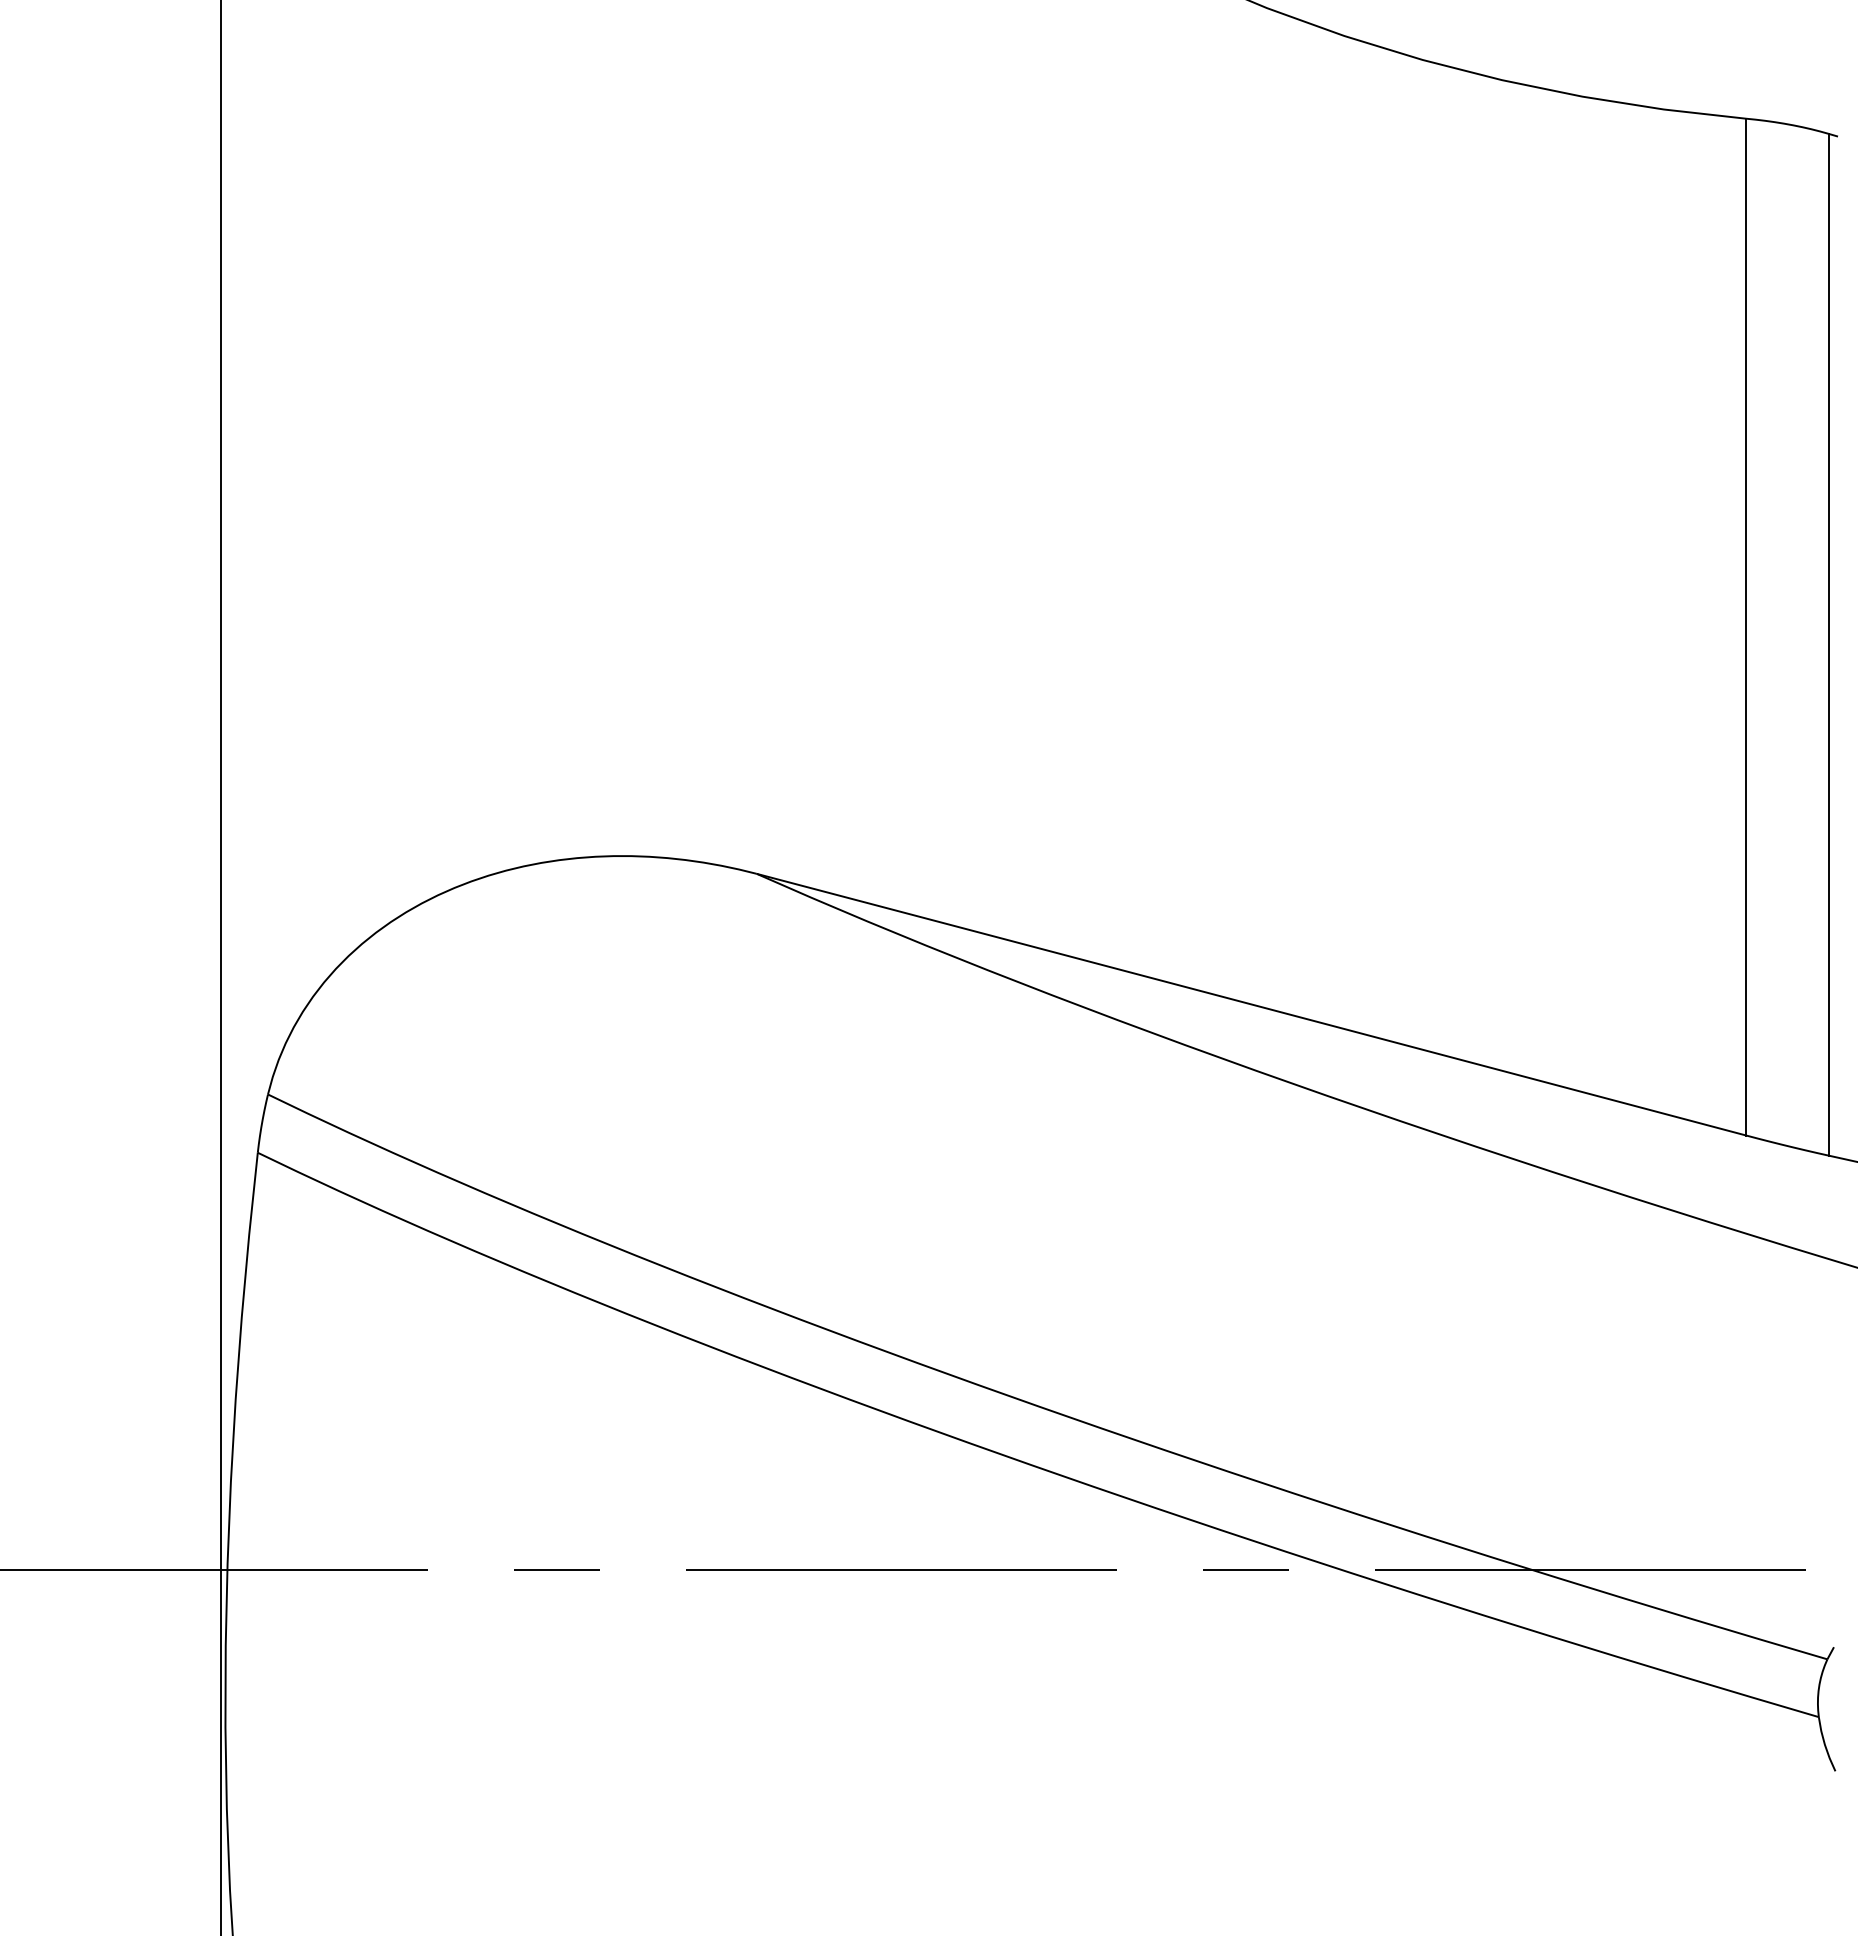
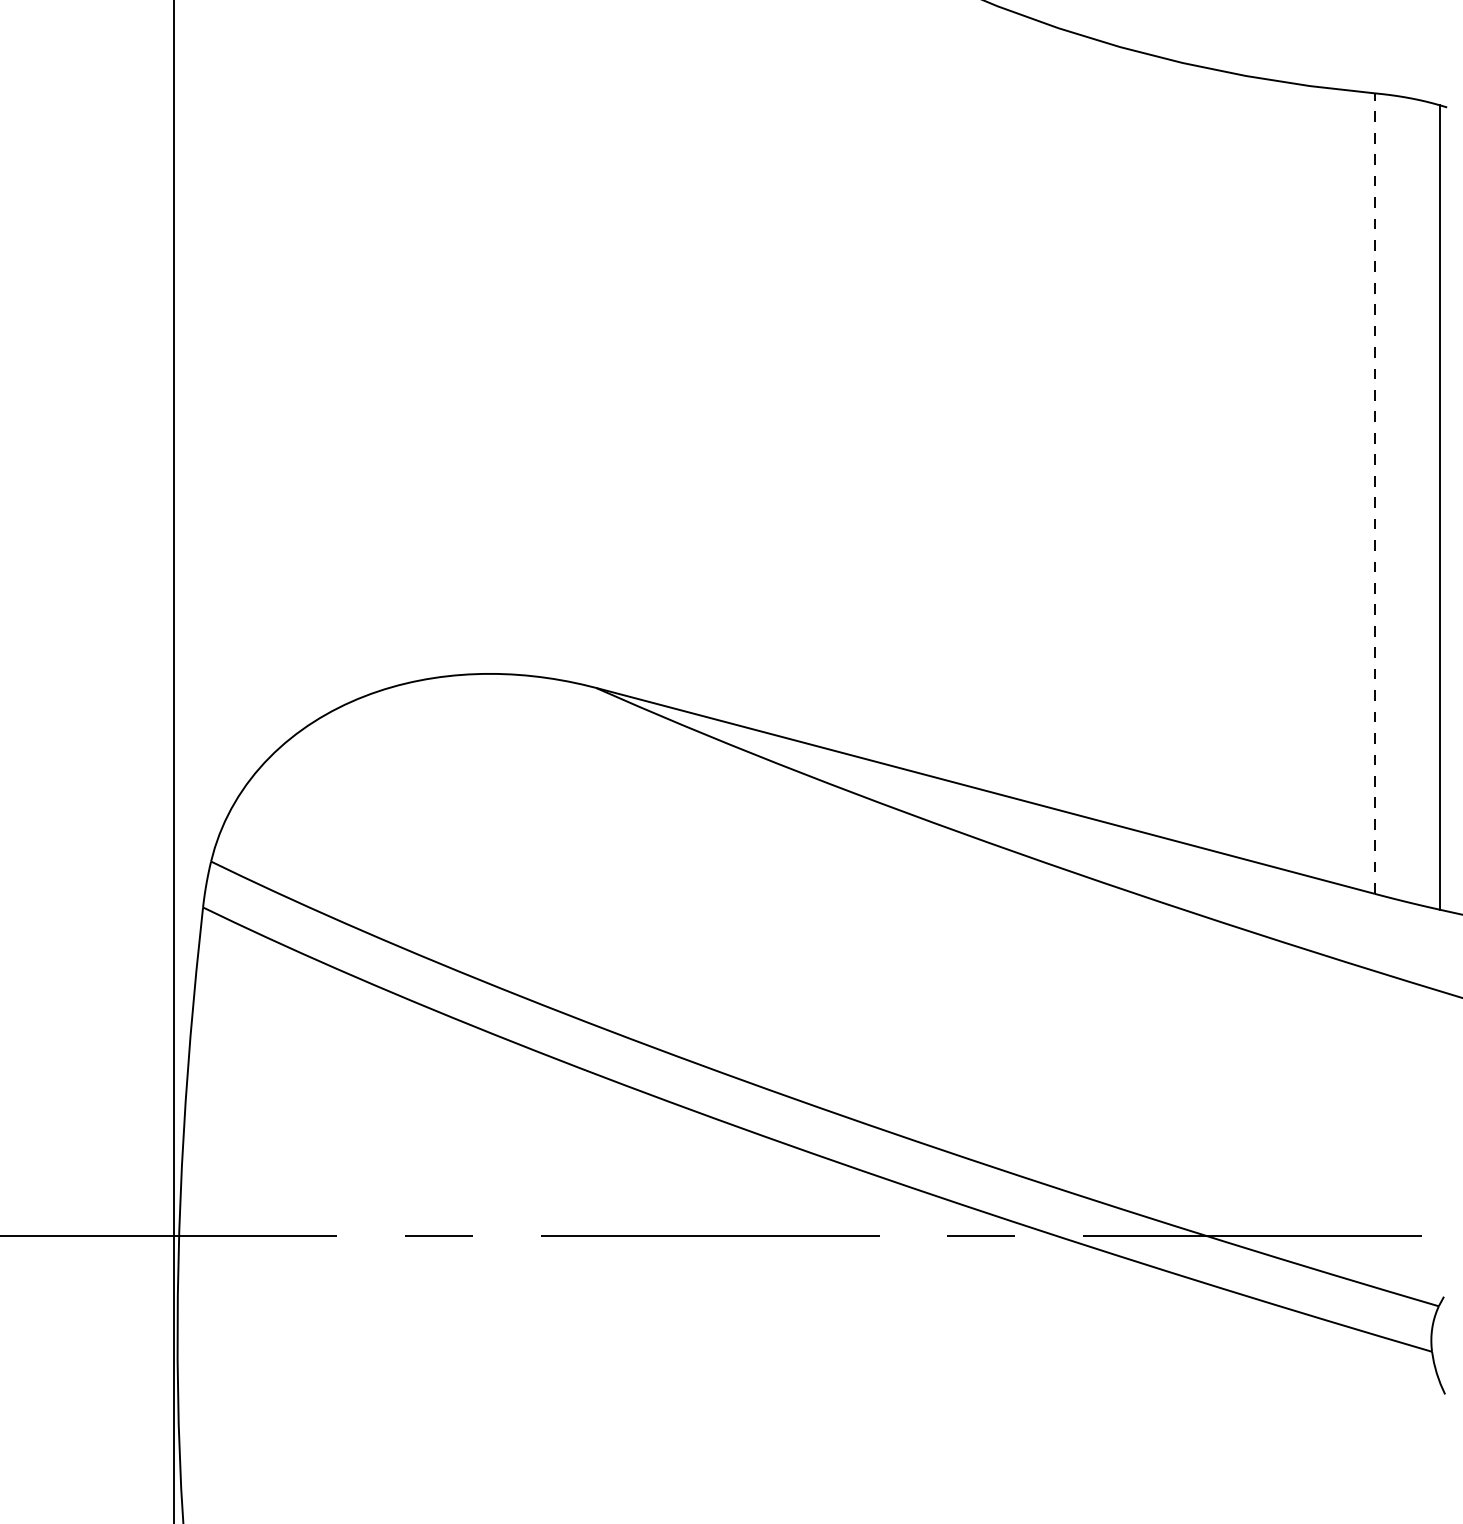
line: (1746, 626) -> (1375, 493), solid -> dashed

